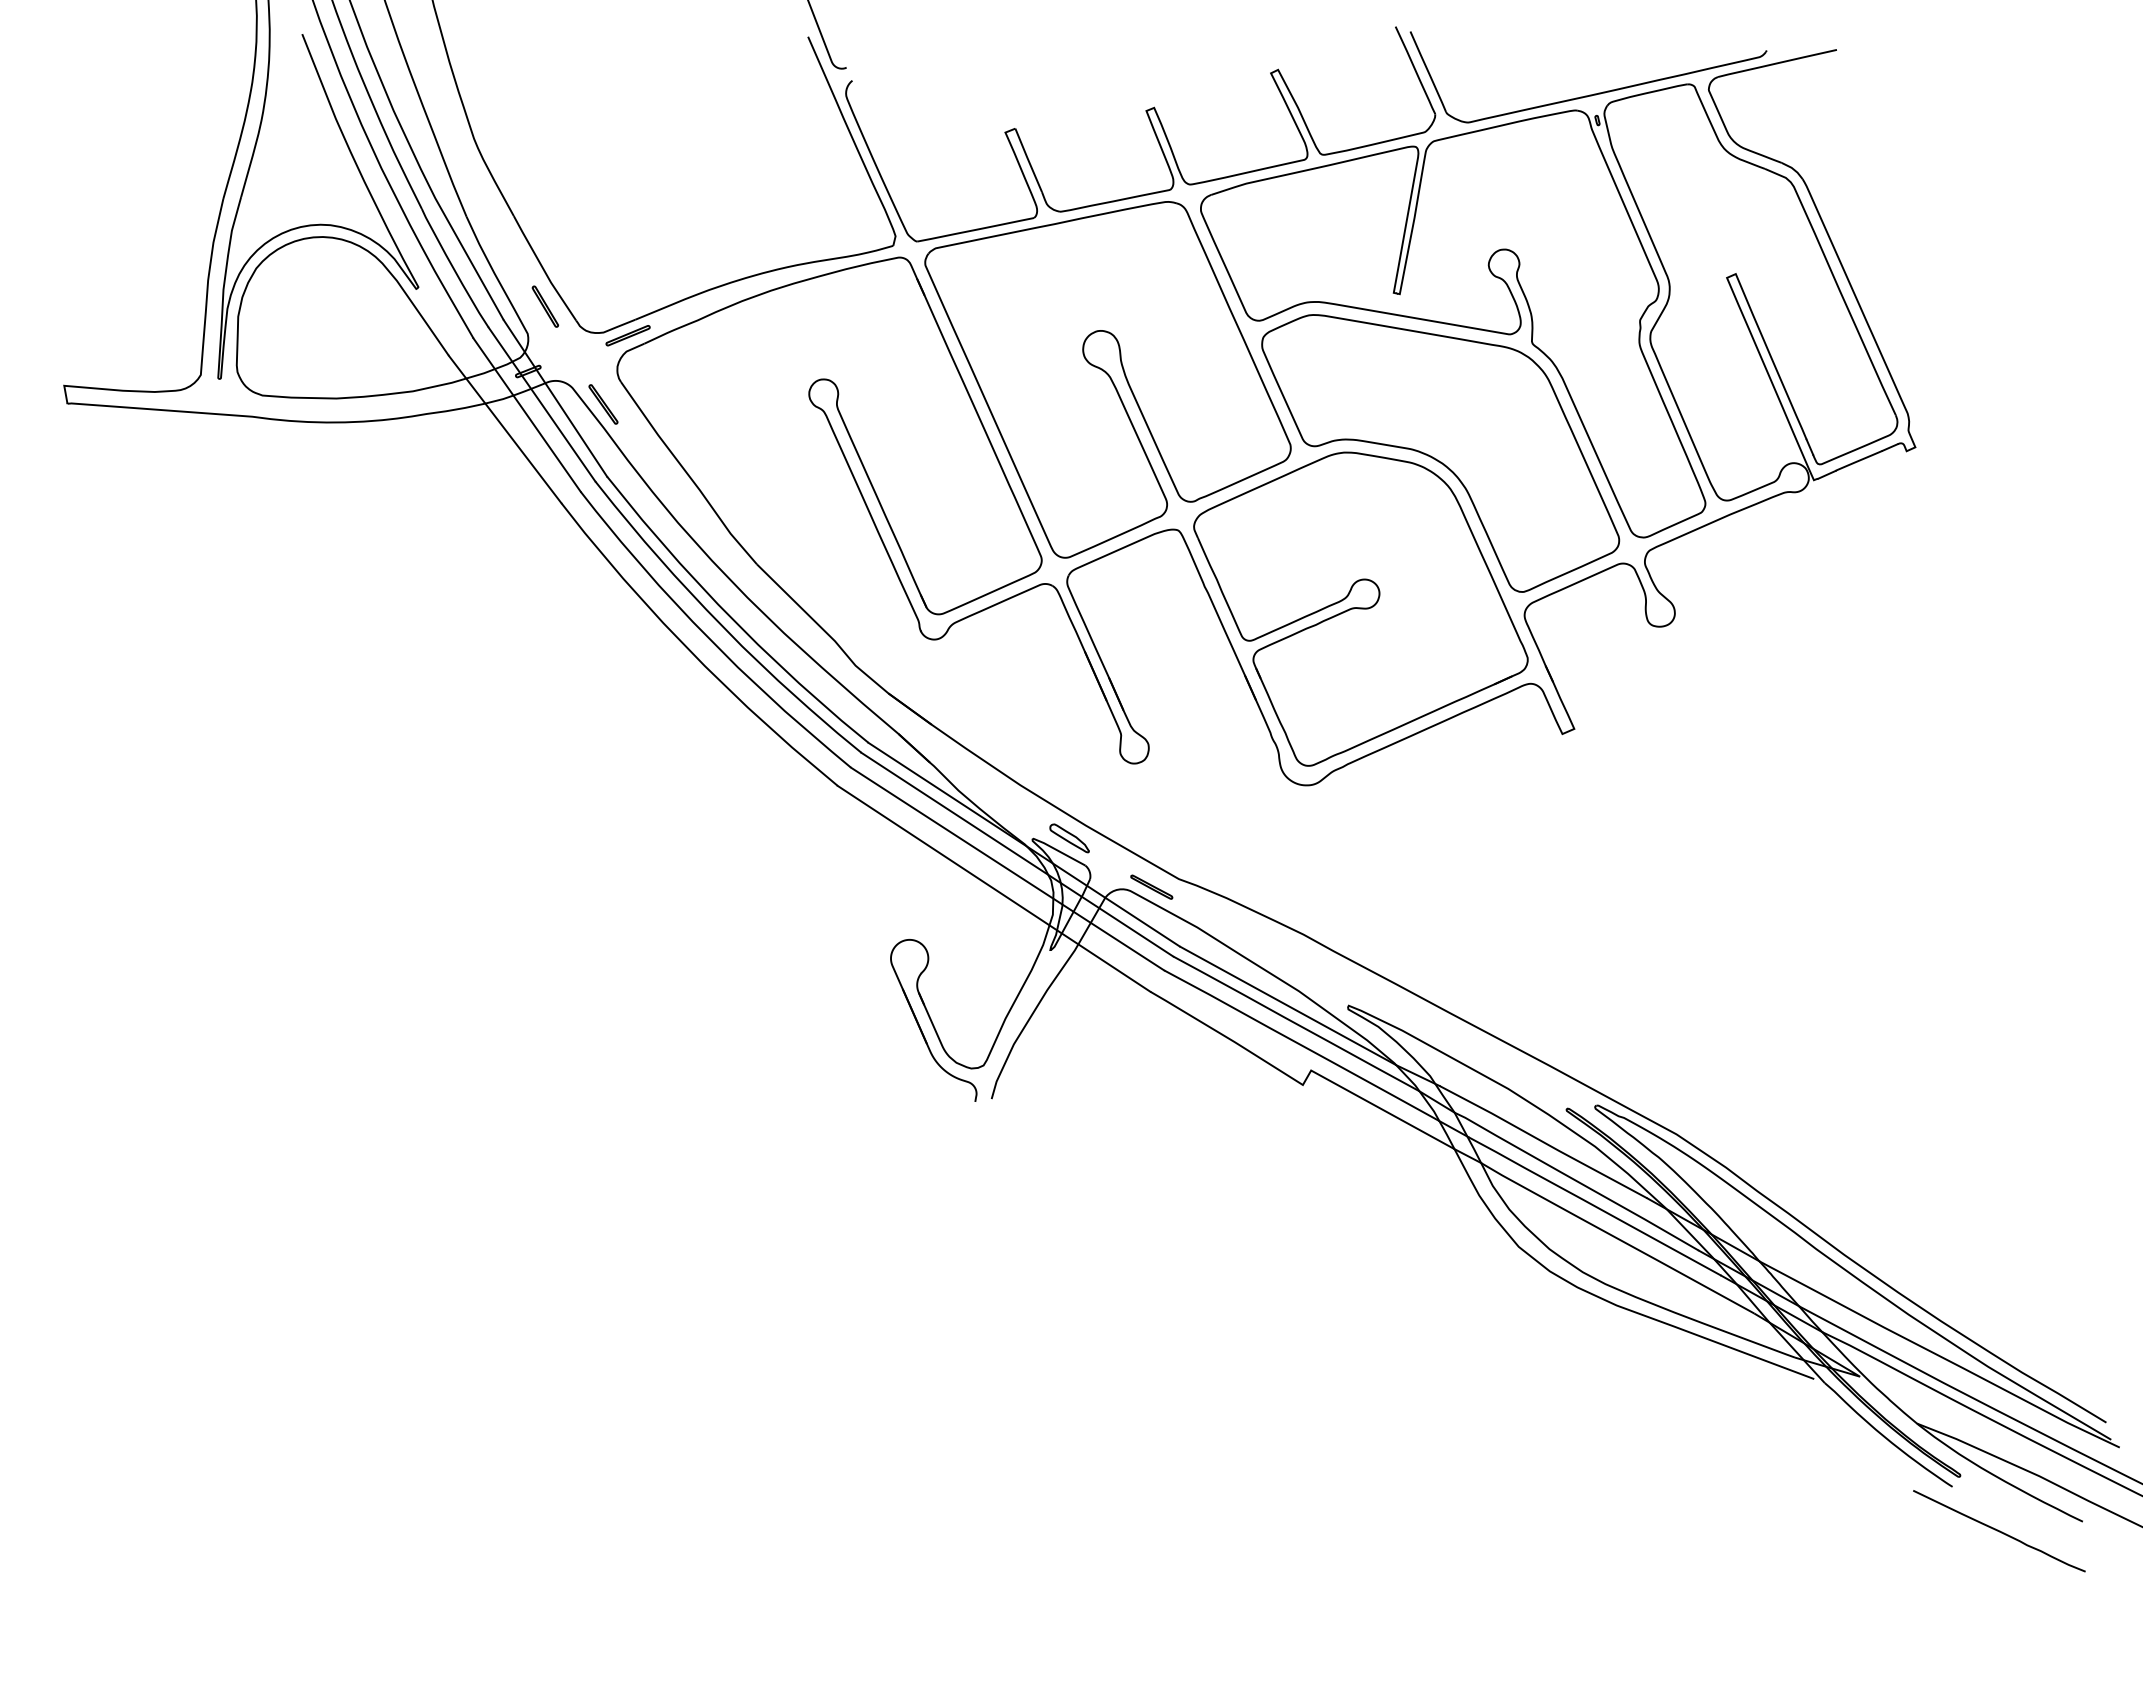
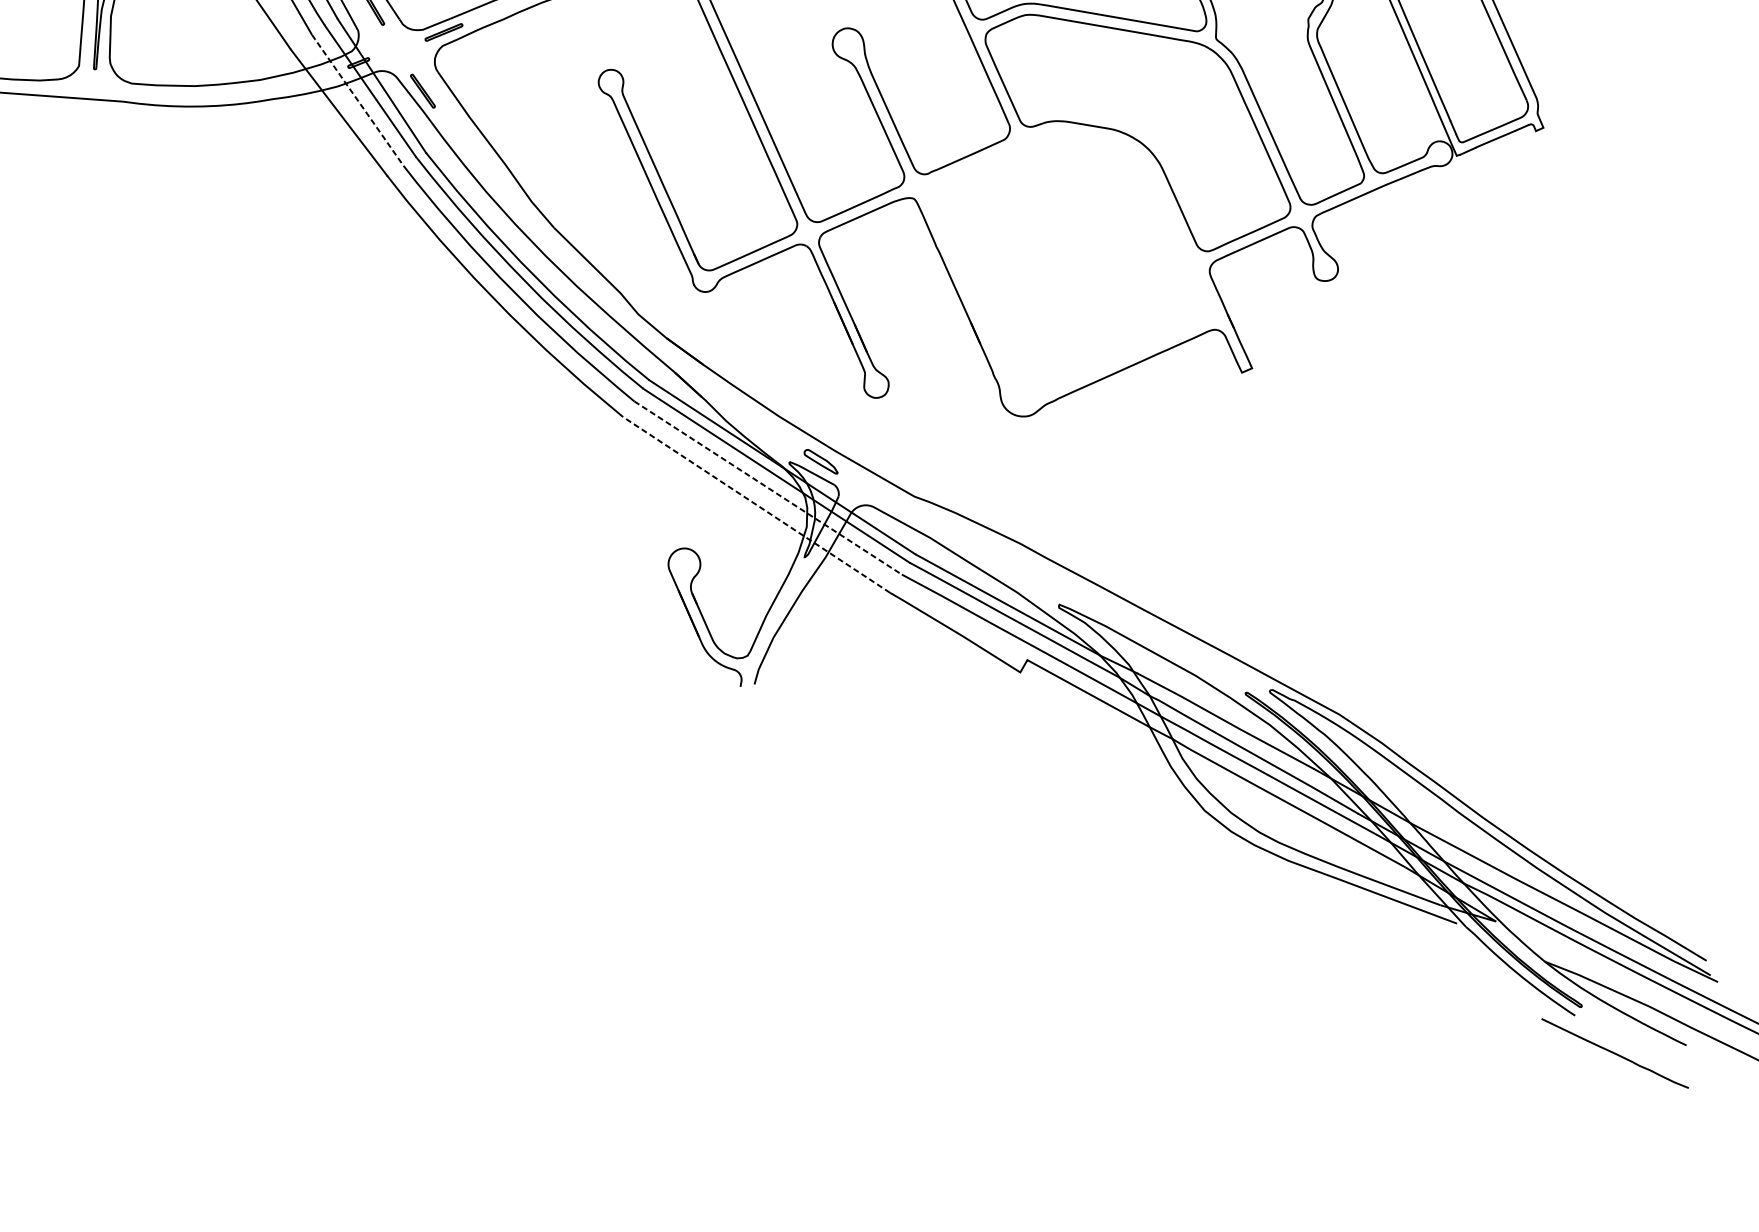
line: (527, 415) -> (358, 100), solid -> dashed
part: (1360, 608) -> (1069, 265), removed
line: (1007, 869) -> (768, 488), solid -> dashed
part: (1151, 886) -> (891, 502), removed
line: (993, 888) -> (756, 504), solid -> dashed

